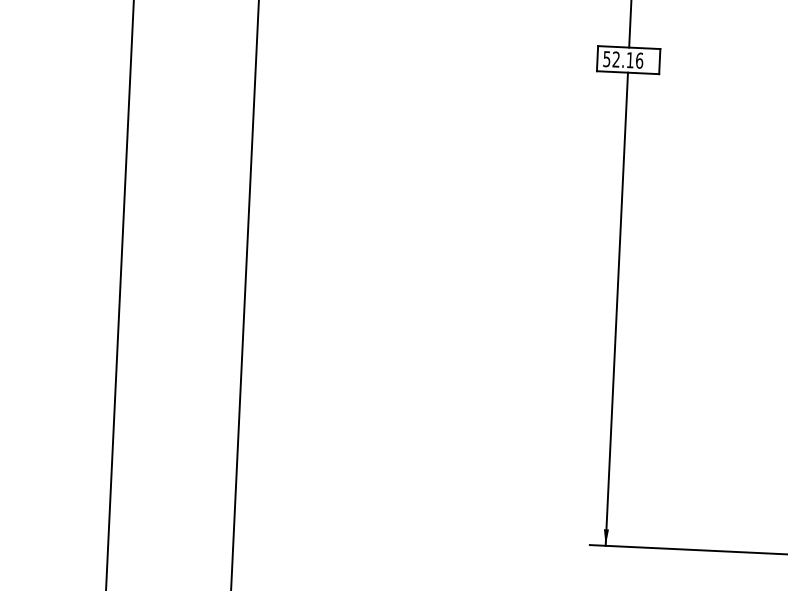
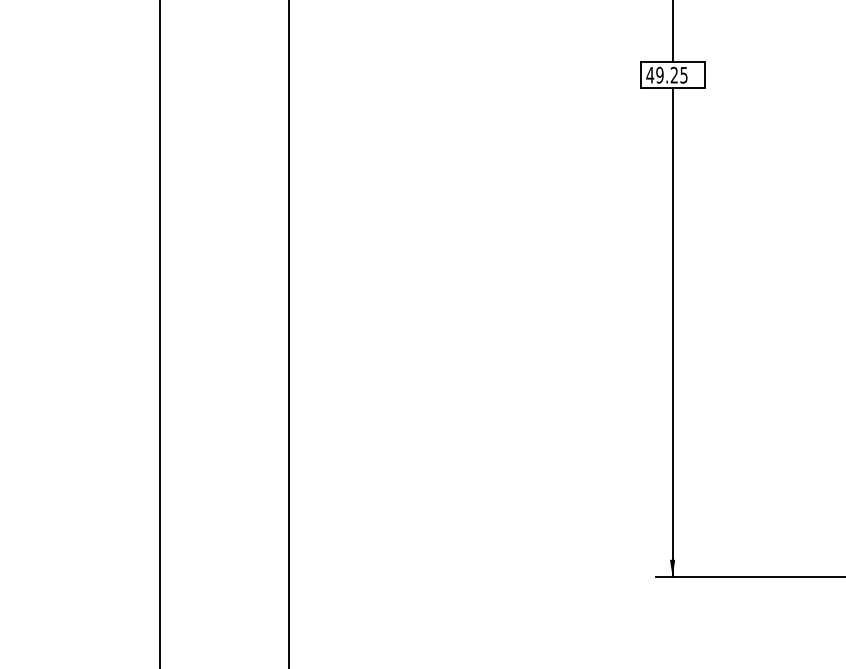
text: (622, 59) -> (666, 74), 52.16 -> 49.25

